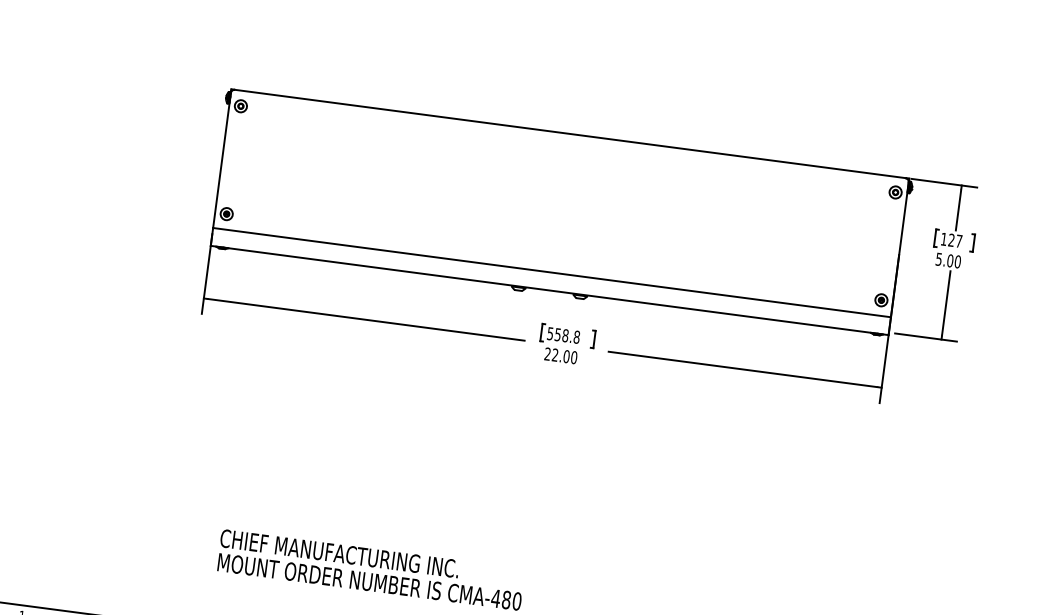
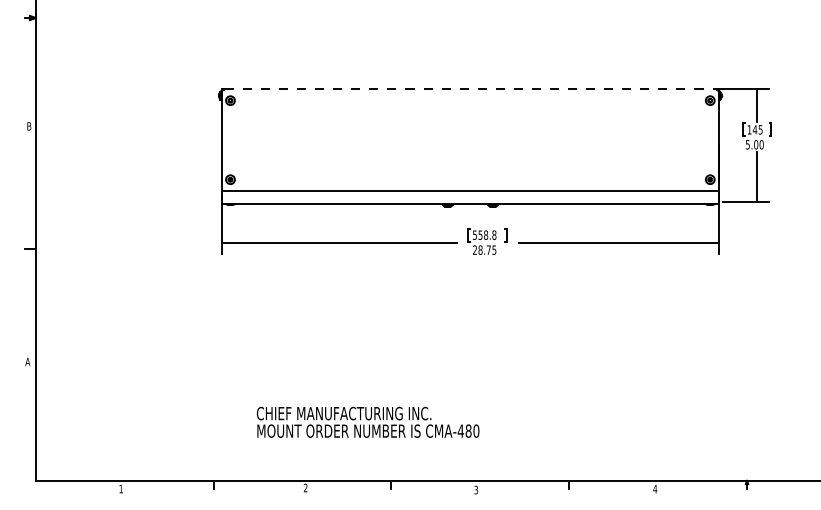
line: (570, 134) -> (470, 89), solid -> dashed
text: (954, 240) -> (757, 129), 127 -> 145
text: (564, 355) -> (487, 249), 22.00 -> 28.75

